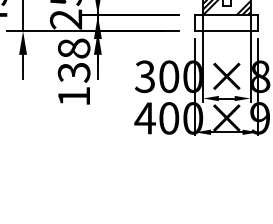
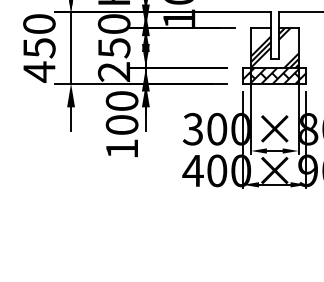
hatch: (226, 23) -> (274, 75), added
text: (73, 61) -> (121, 113), 138 -> 100

